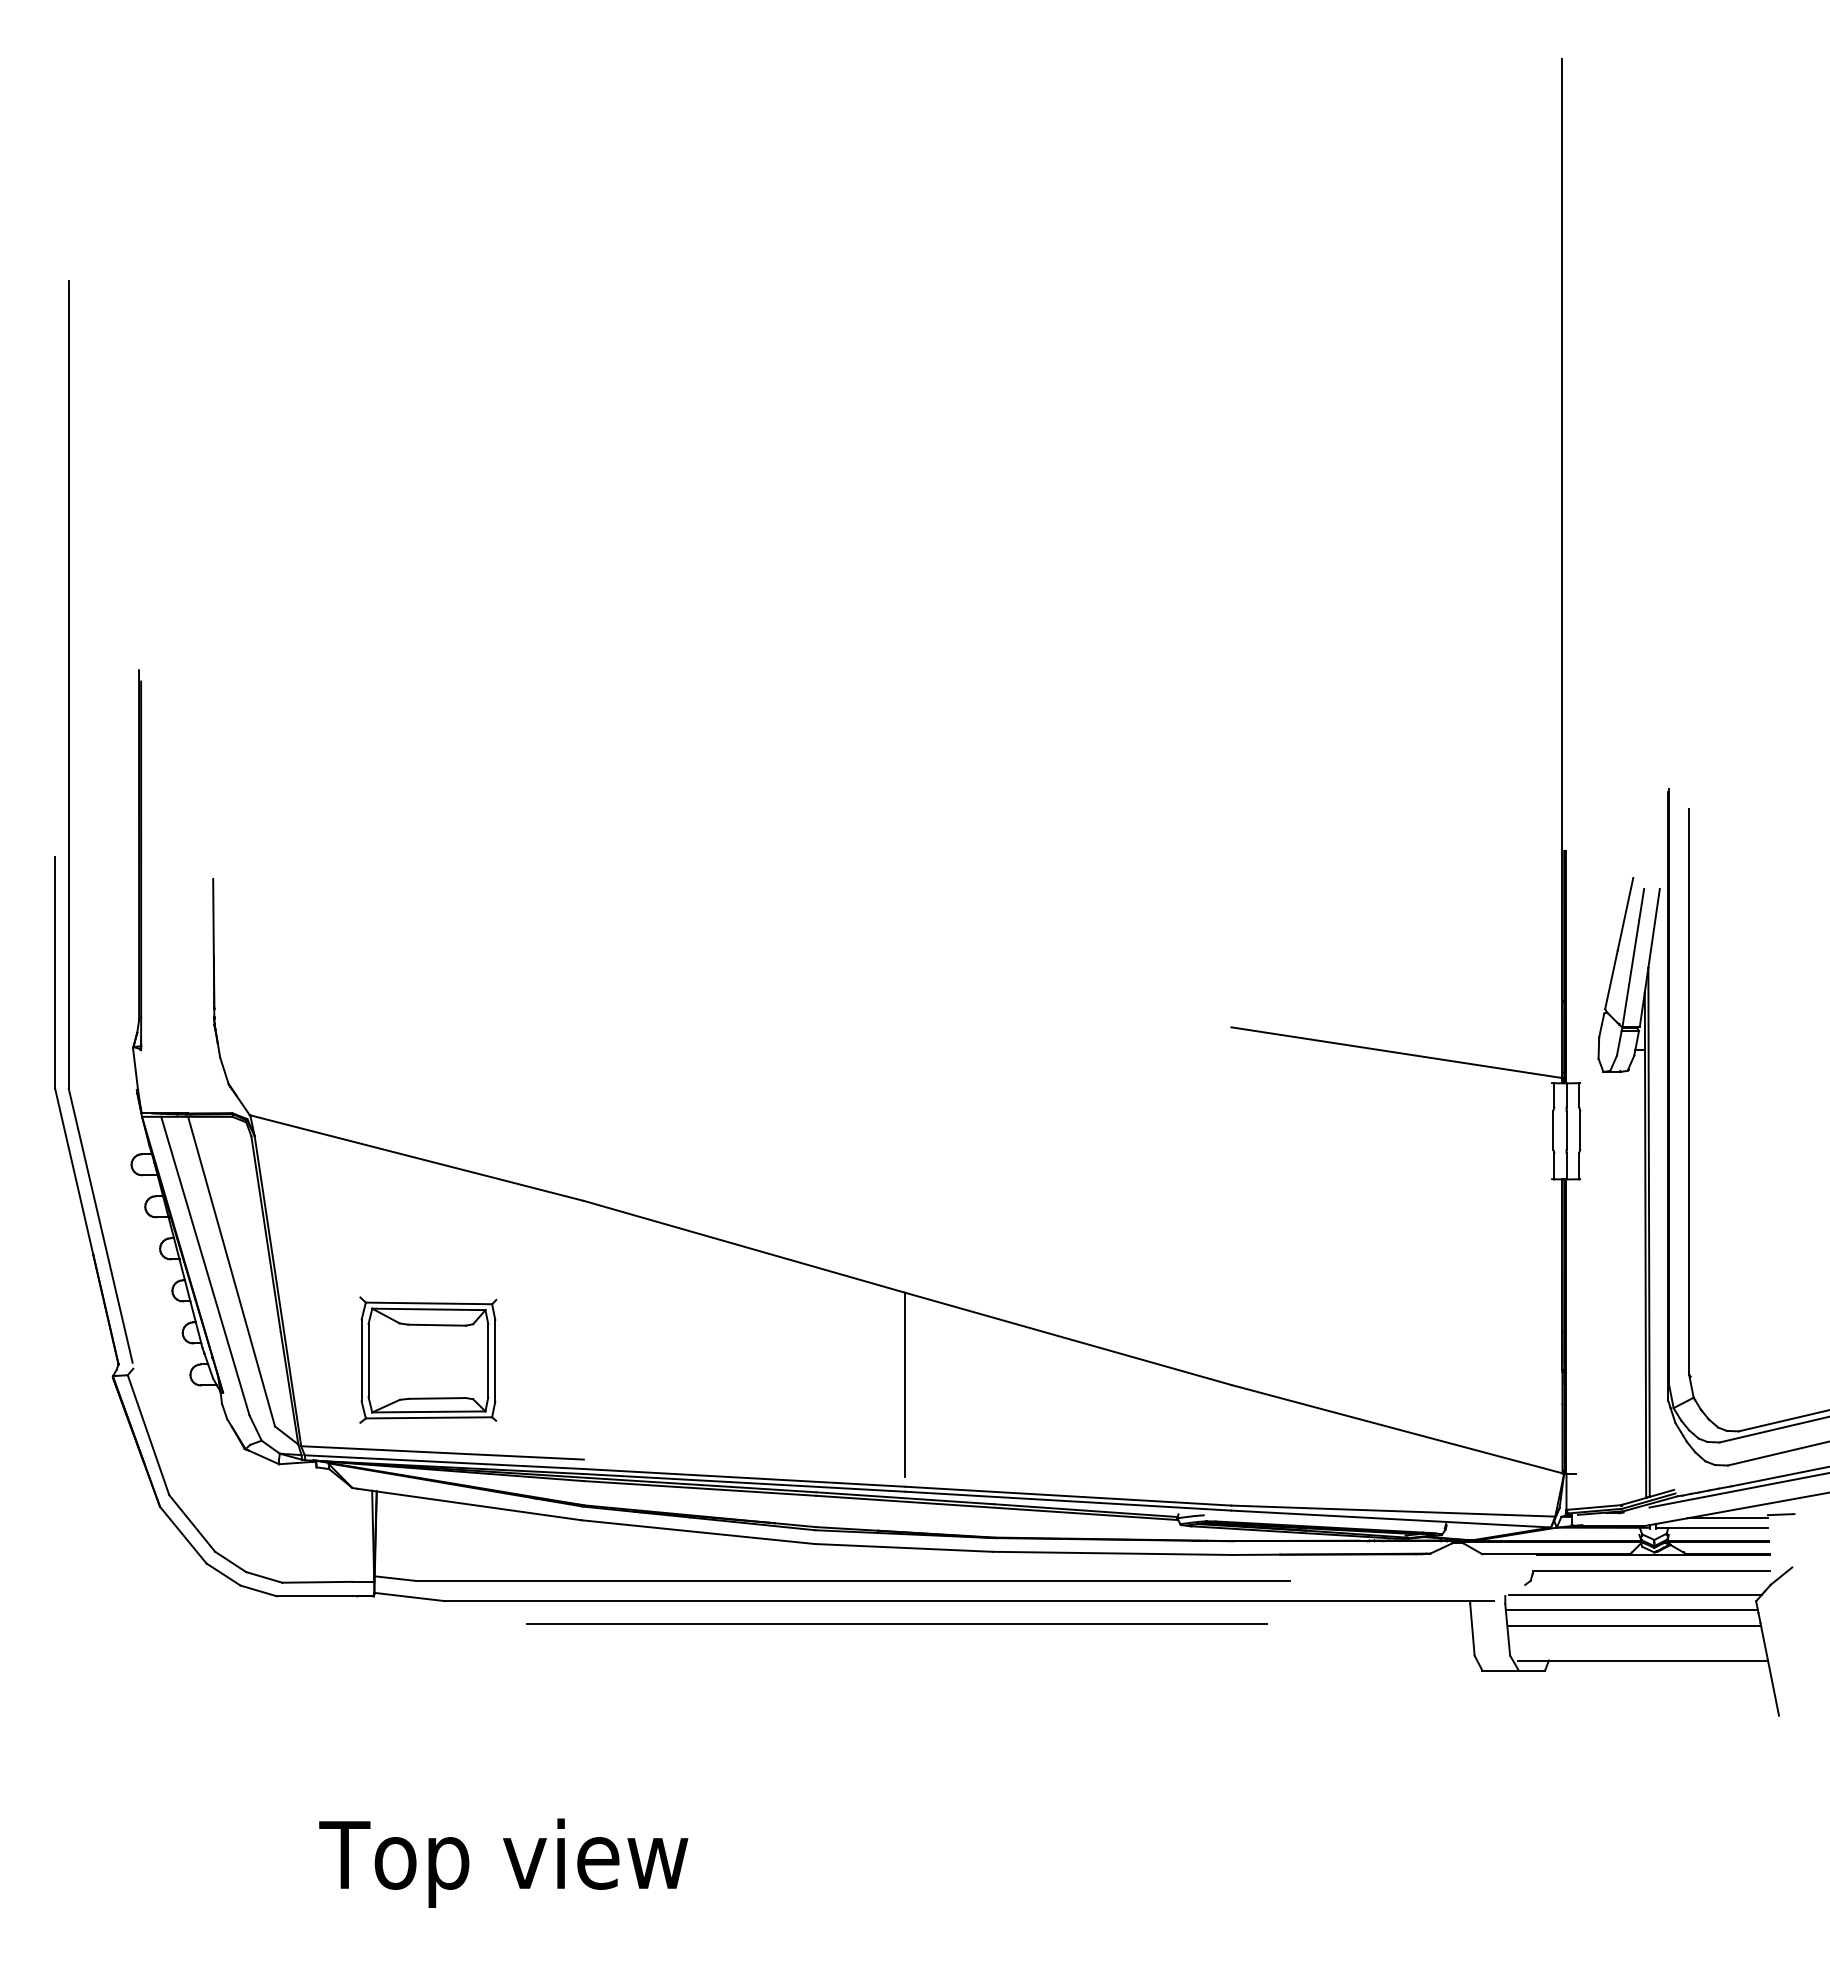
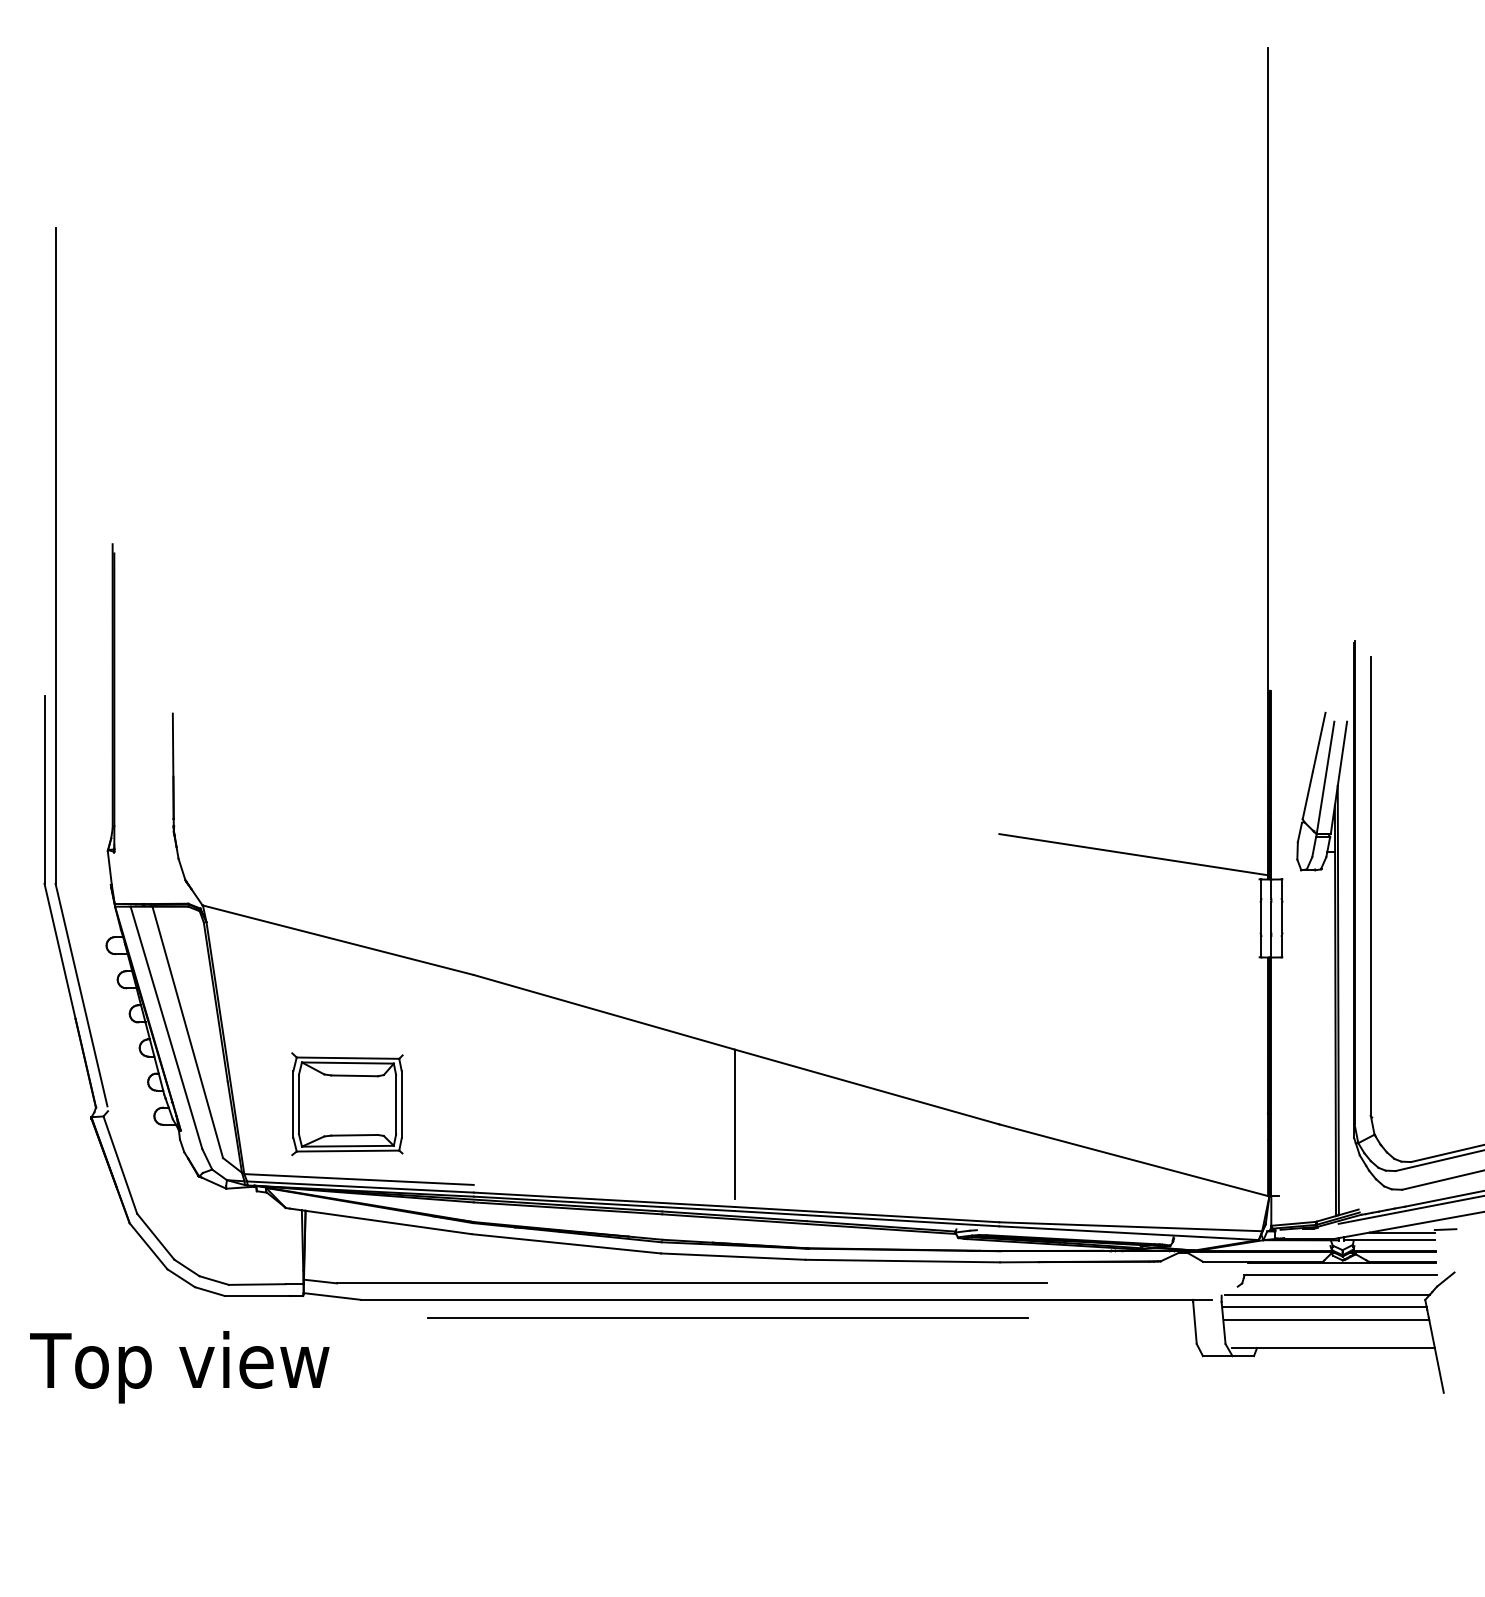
text: (503, 1862) -> (179, 1366), moved

